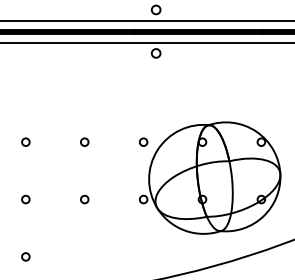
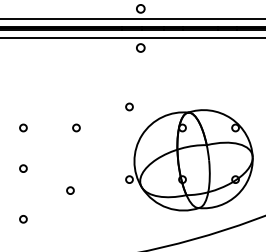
circle: (143, 141) -> (129, 106), moved
circle: (25, 199) -> (23, 168), moved
circle: (84, 199) -> (70, 190), moved
circle: (25, 257) -> (23, 219), moved

